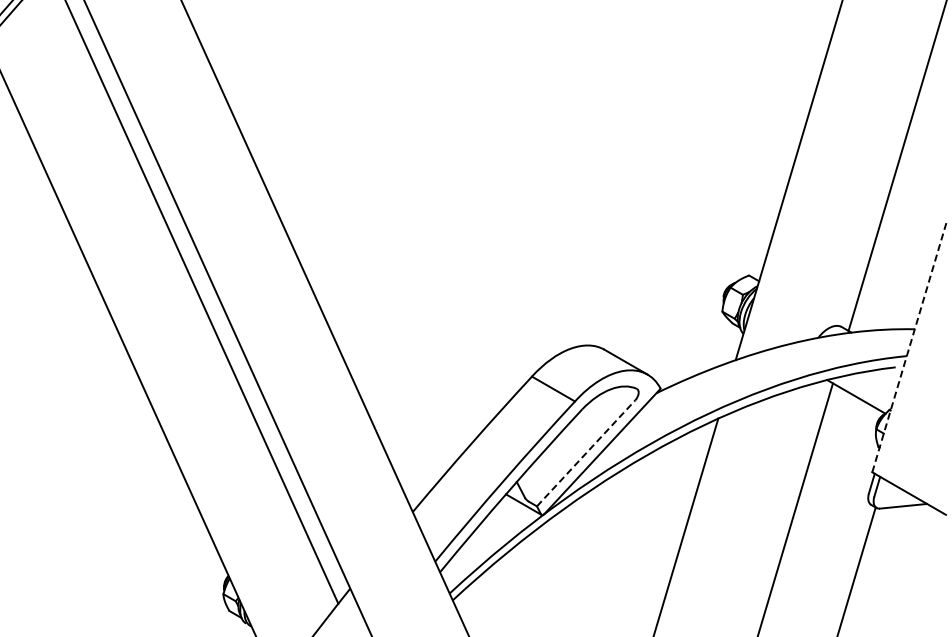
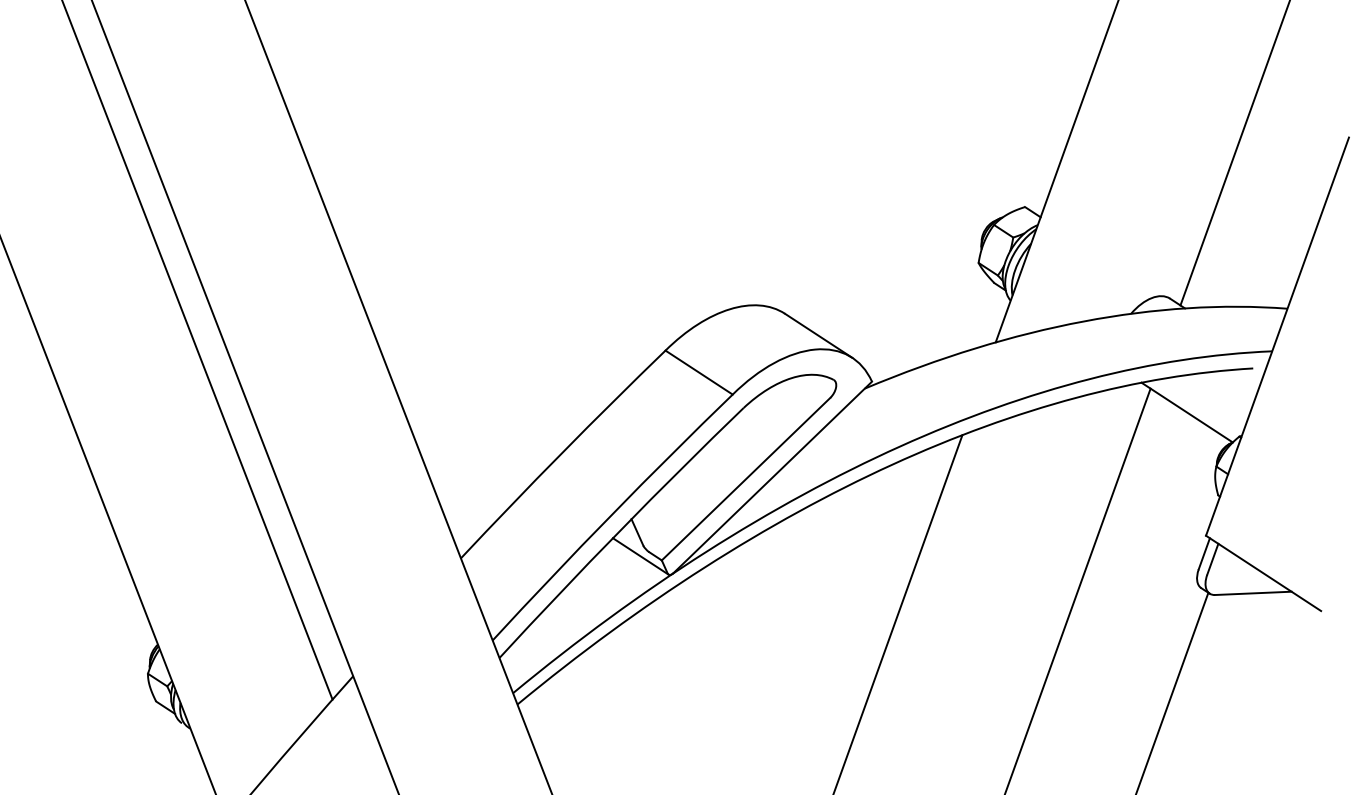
line: (909, 346) -> (1277, 336), dashed -> solid
line: (586, 452) -> (746, 477), dashed -> solid

